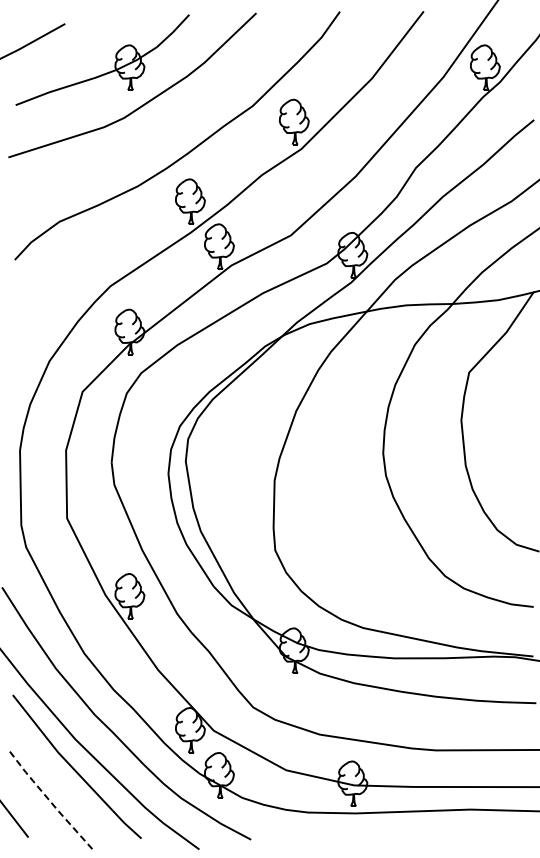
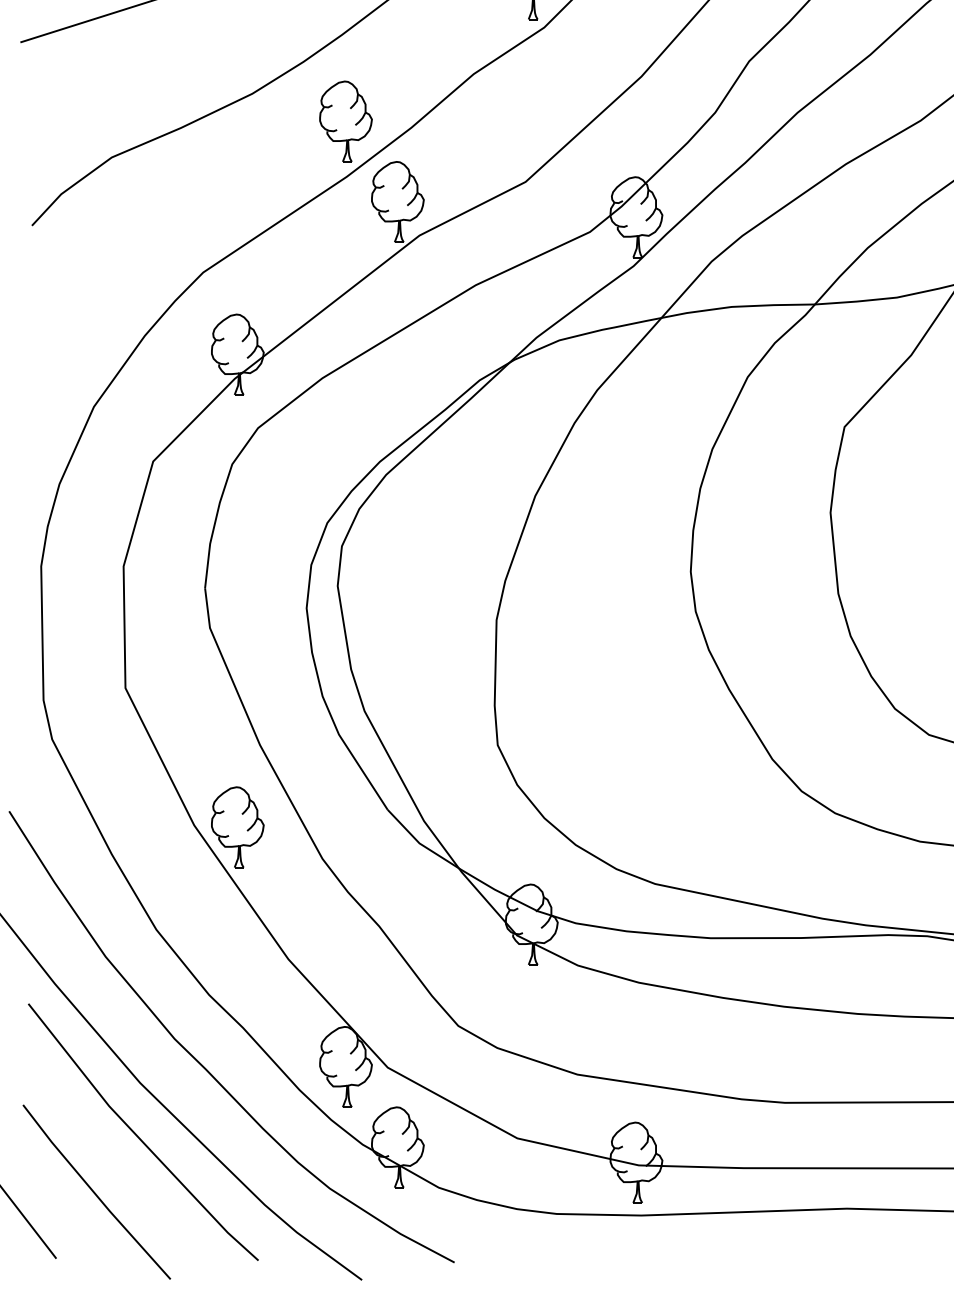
line: (50, 801) -> (95, 1194), dashed -> solid

